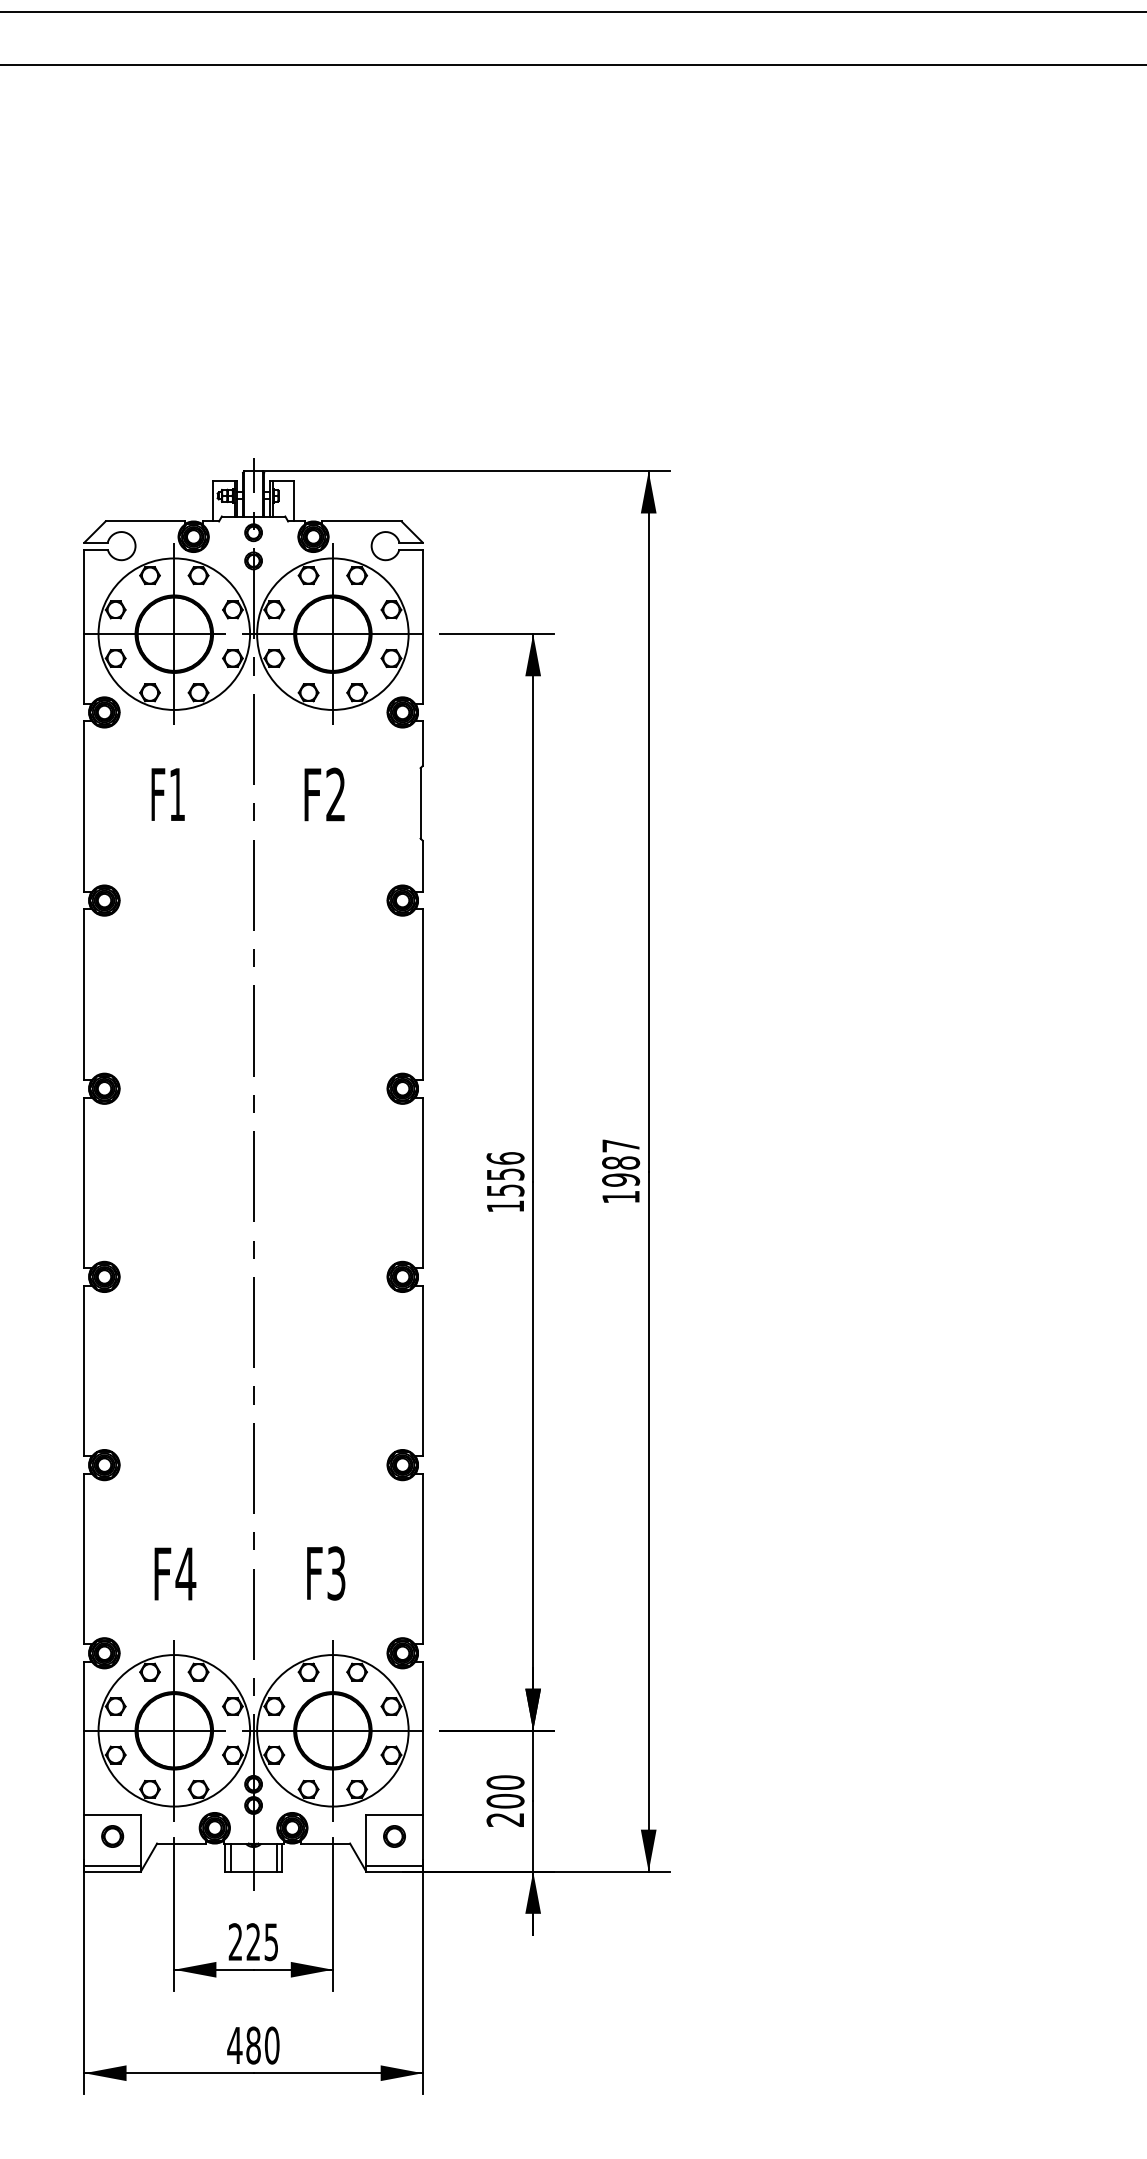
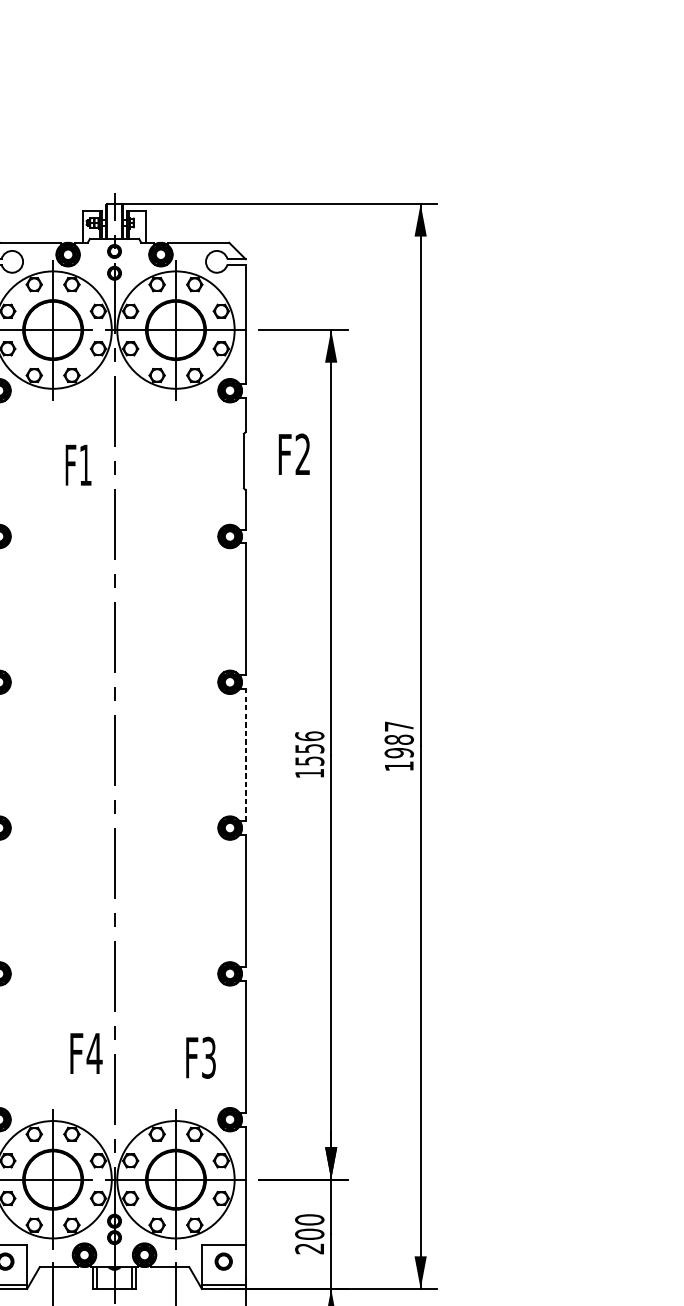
text: (167, 794) -> (78, 465), moved
text: (324, 794) -> (294, 454), moved
line: (422, 1182) -> (245, 754), solid -> dashed
text: (175, 1573) -> (86, 1053), moved
text: (326, 1573) -> (201, 1057), moved

